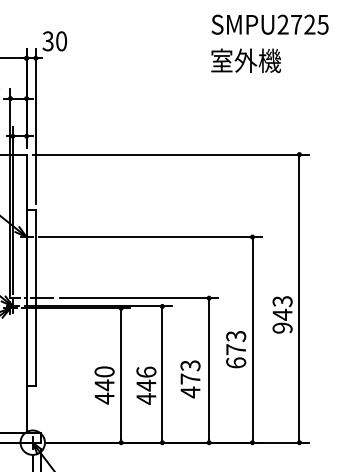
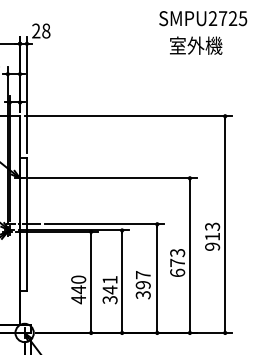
text: (55, 41) -> (41, 31), 30 -> 28
text: (246, 60) -> (196, 45), moved
text: (282, 314) -> (212, 236), 943 -> 913
text: (189, 379) -> (142, 285), 473 -> 397
text: (145, 384) -> (109, 289), 446 -> 341

